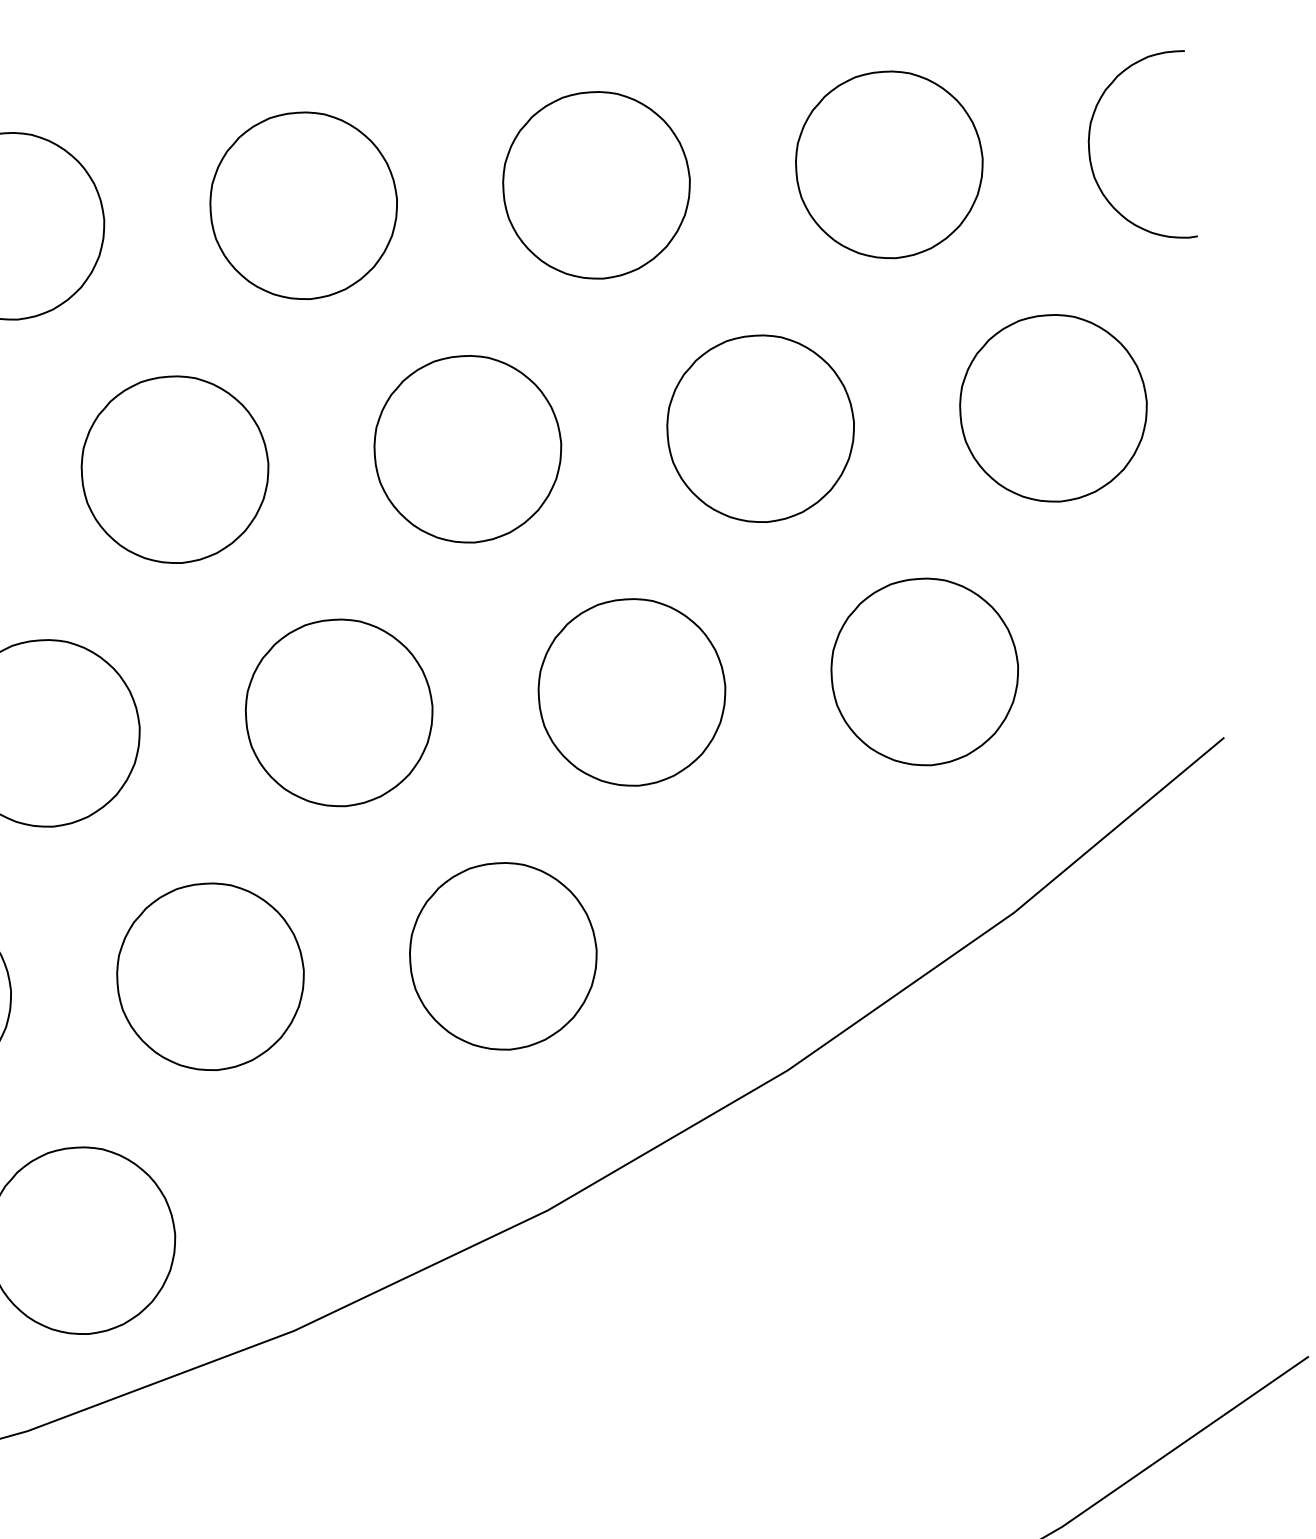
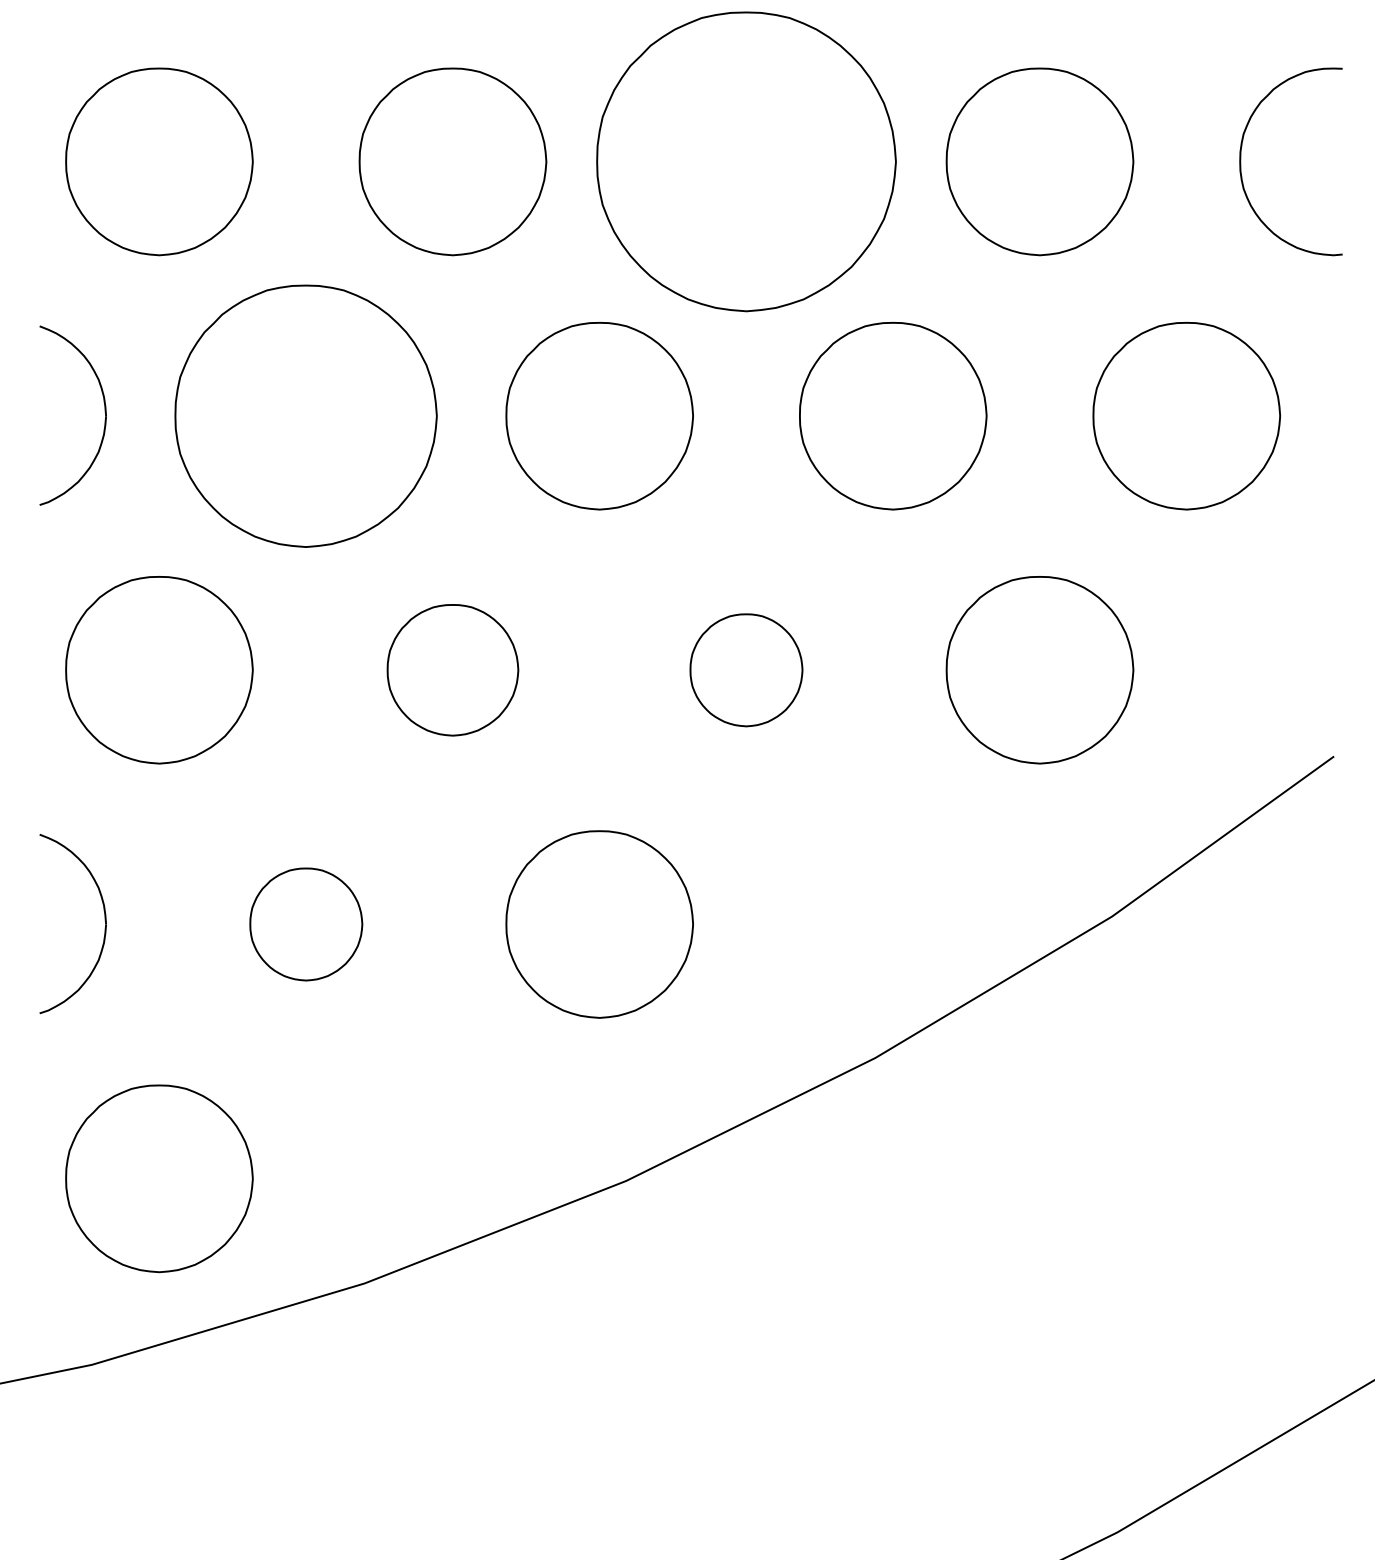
part: (596, 185) -> (746, 161), size x1.6
part: (175, 469) -> (306, 415), size x1.4
part: (632, 692) -> (746, 670), size x0.6
part: (338, 713) -> (452, 670), size x0.7
part: (210, 976) -> (306, 924), size x0.6

